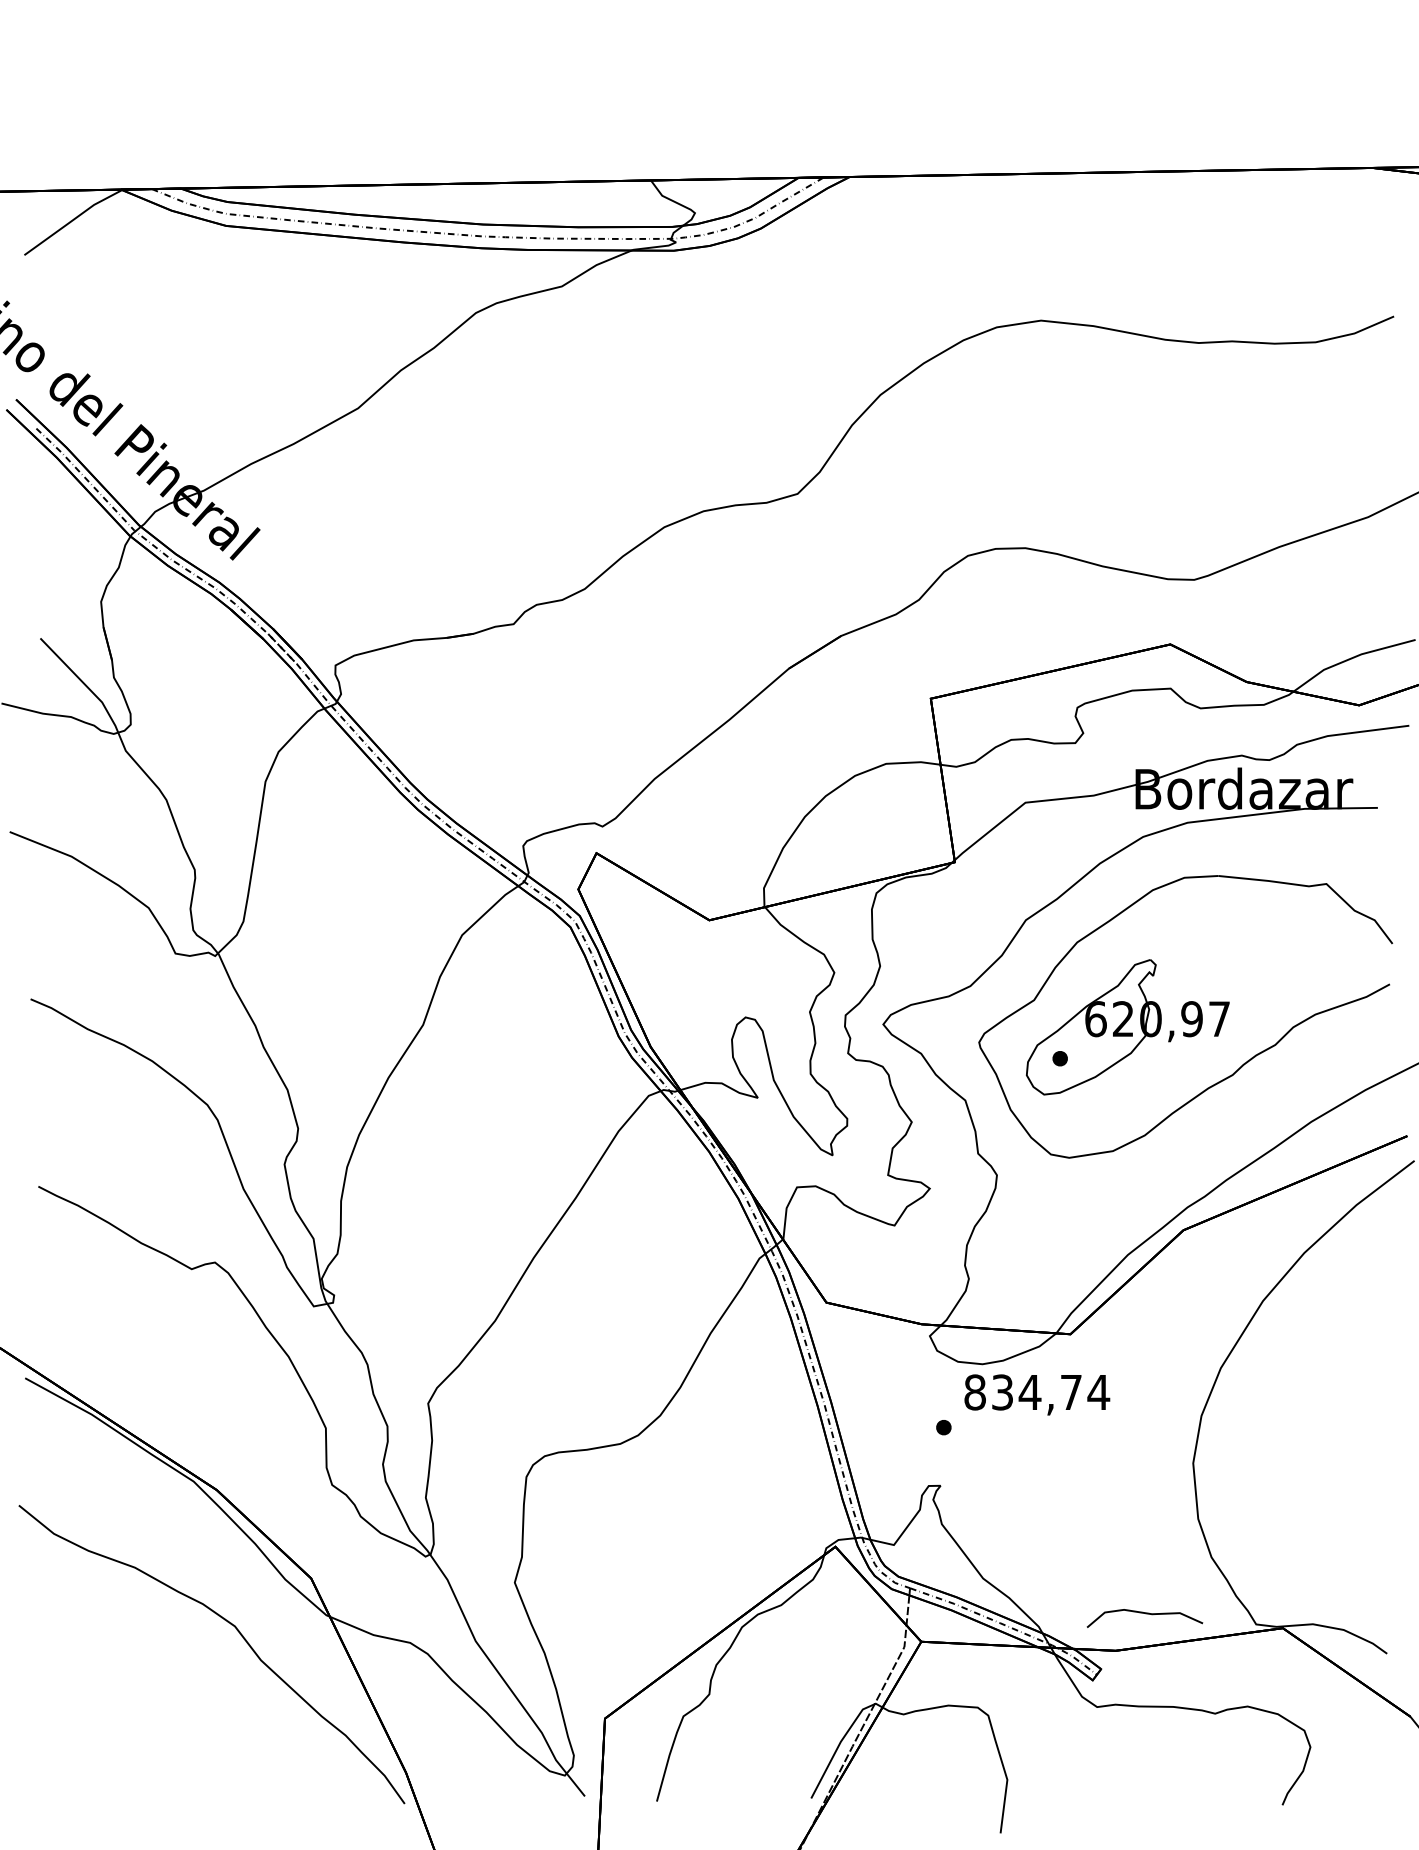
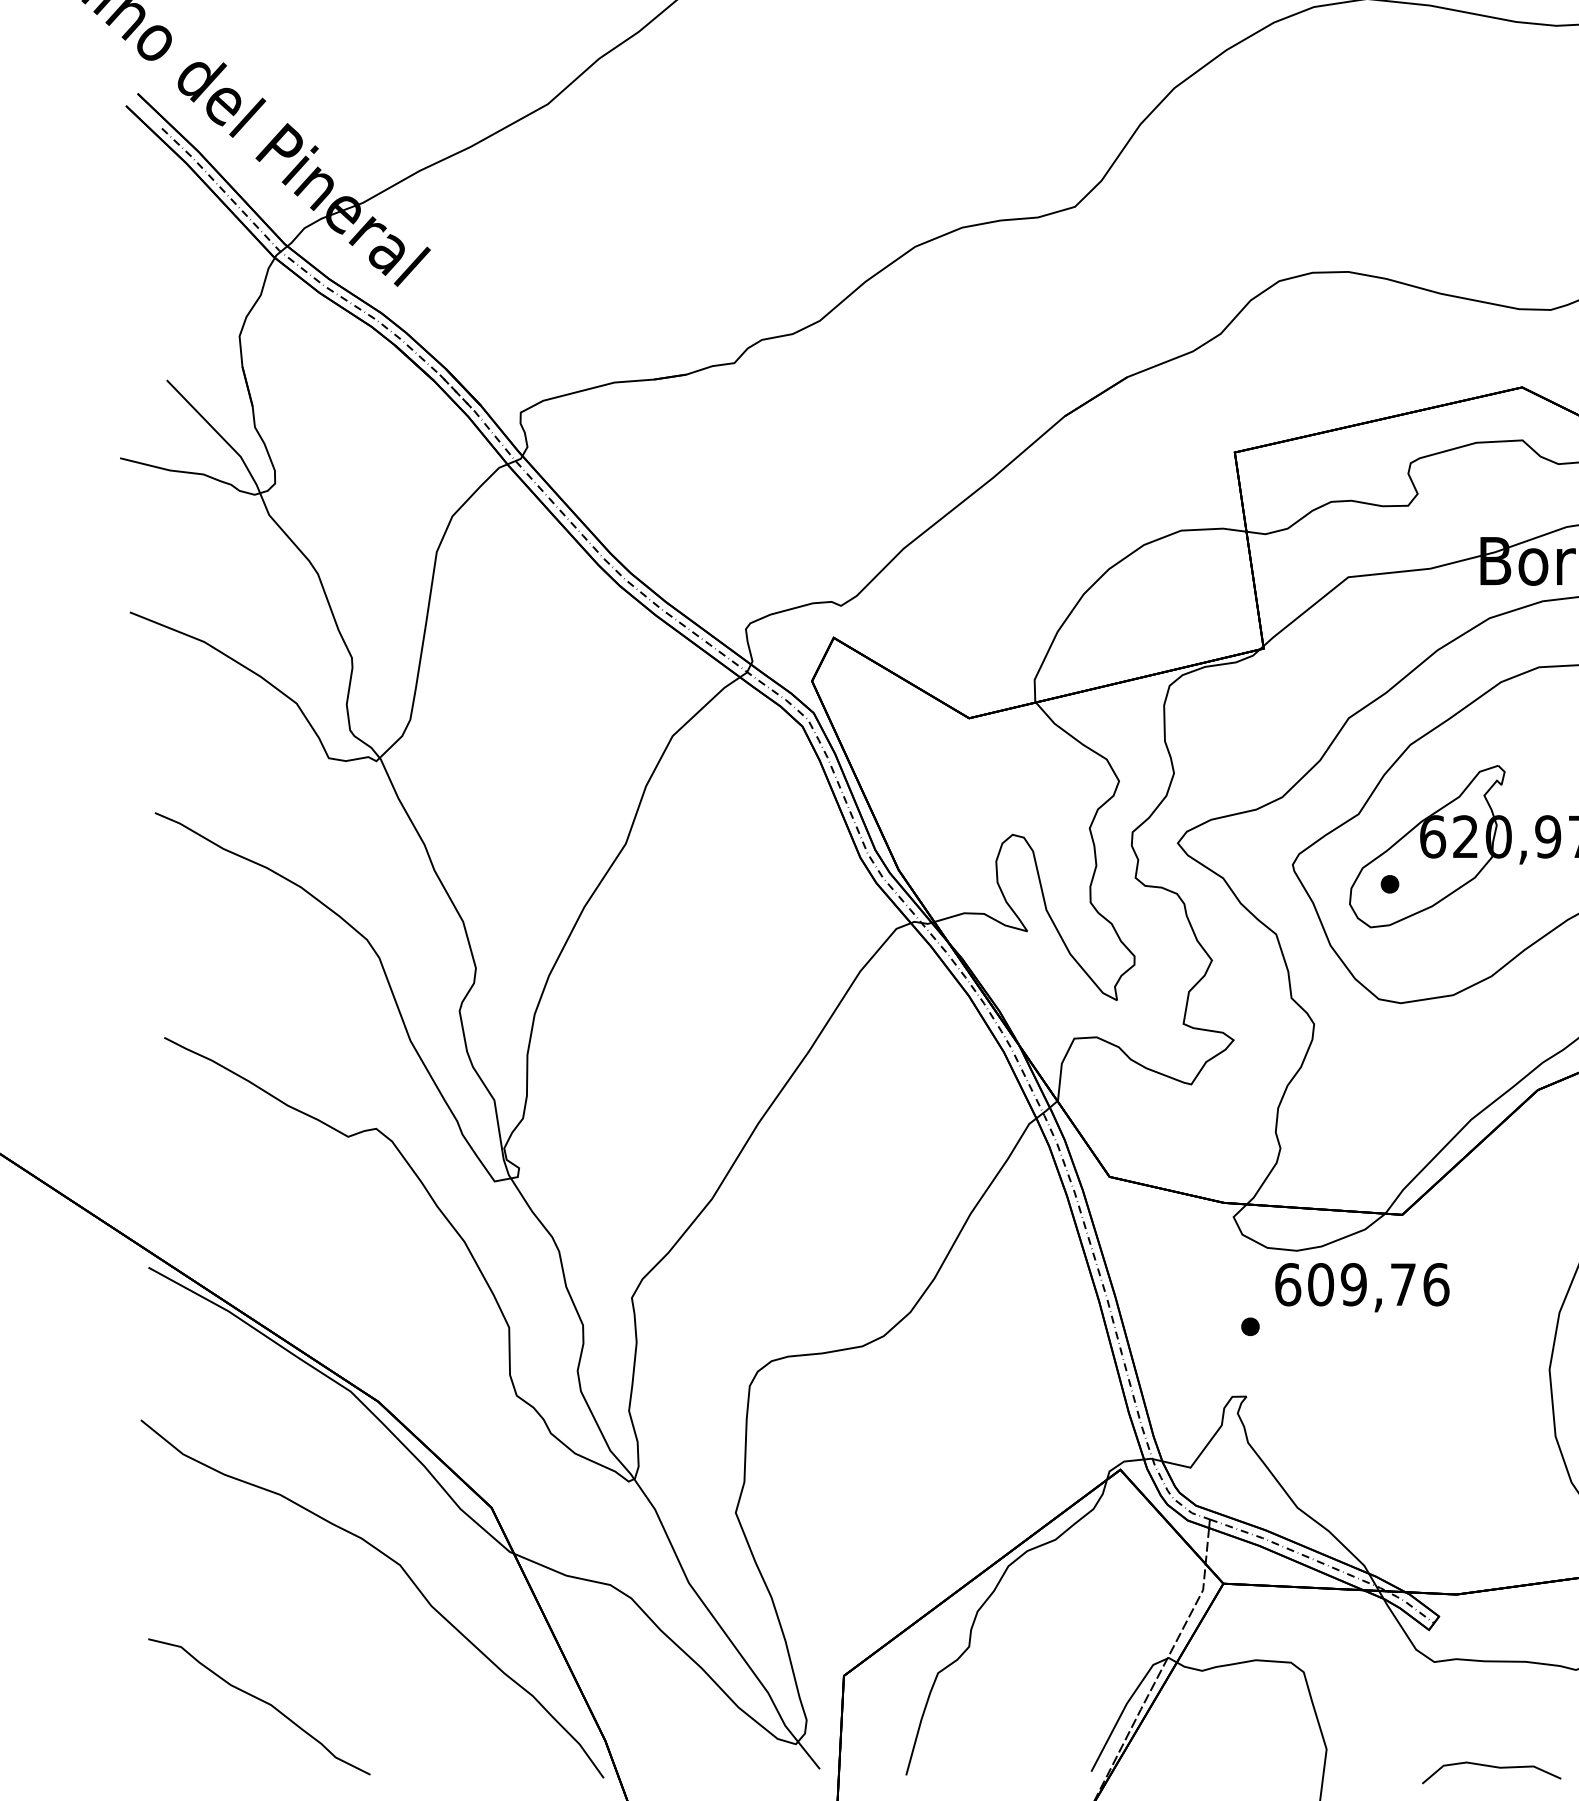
text: (1037, 1392) -> (1362, 1284), 834,74 -> 609,76
curve: (1145, 1614) -> (1492, 1768), moved
curve: (120, 1740) -> (262, 1702), added

